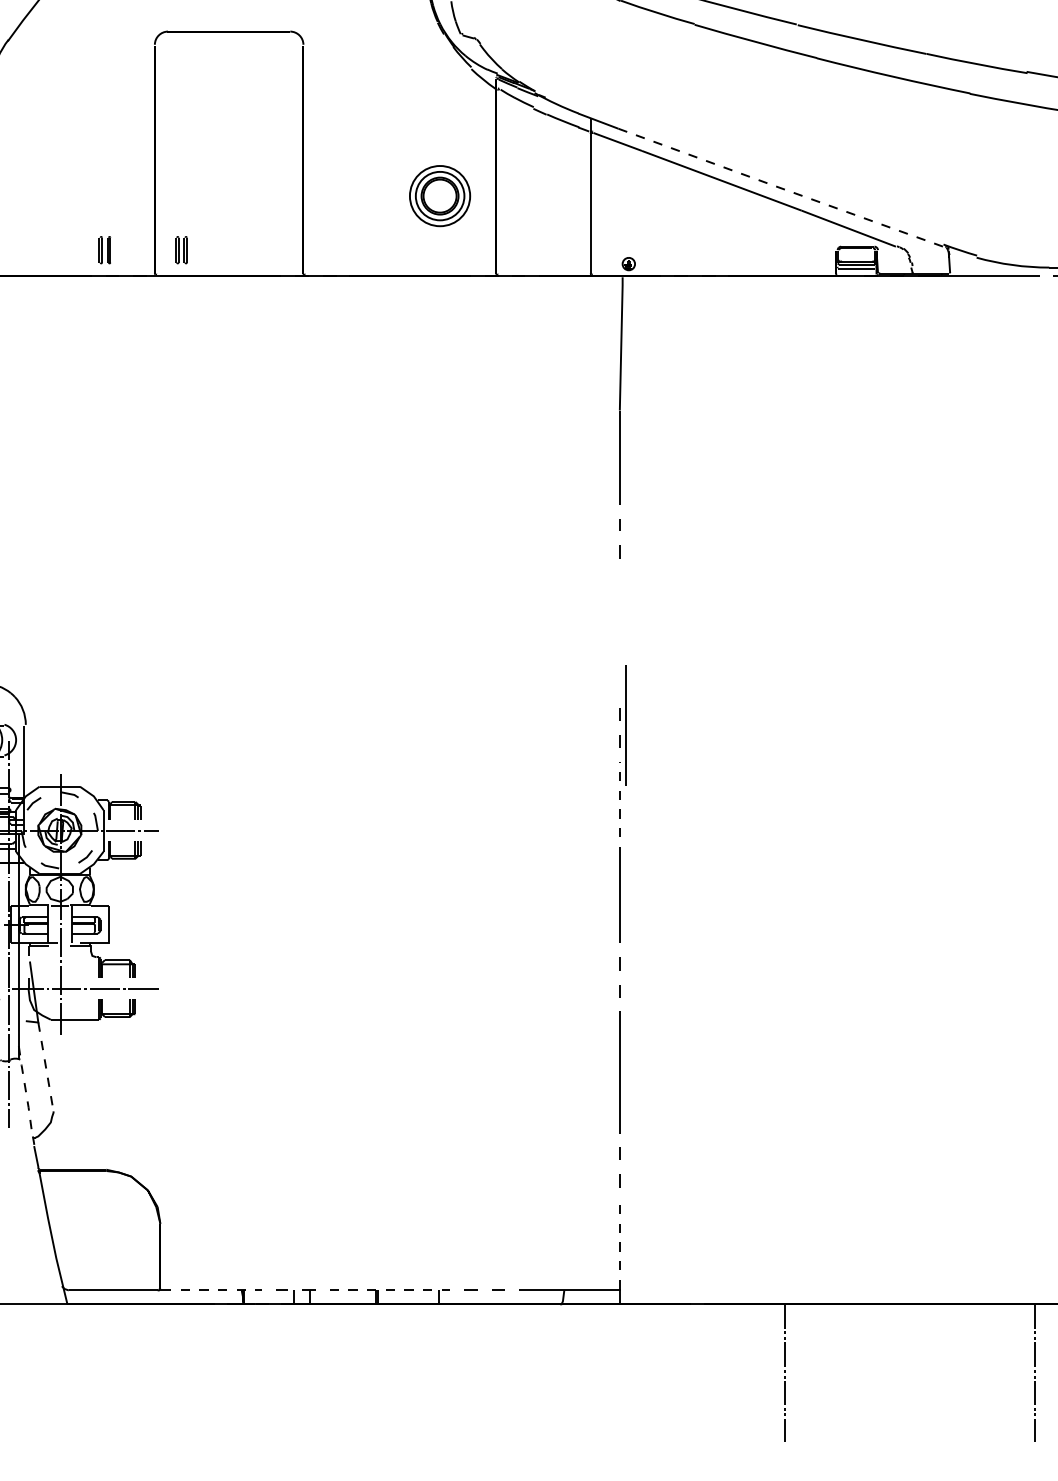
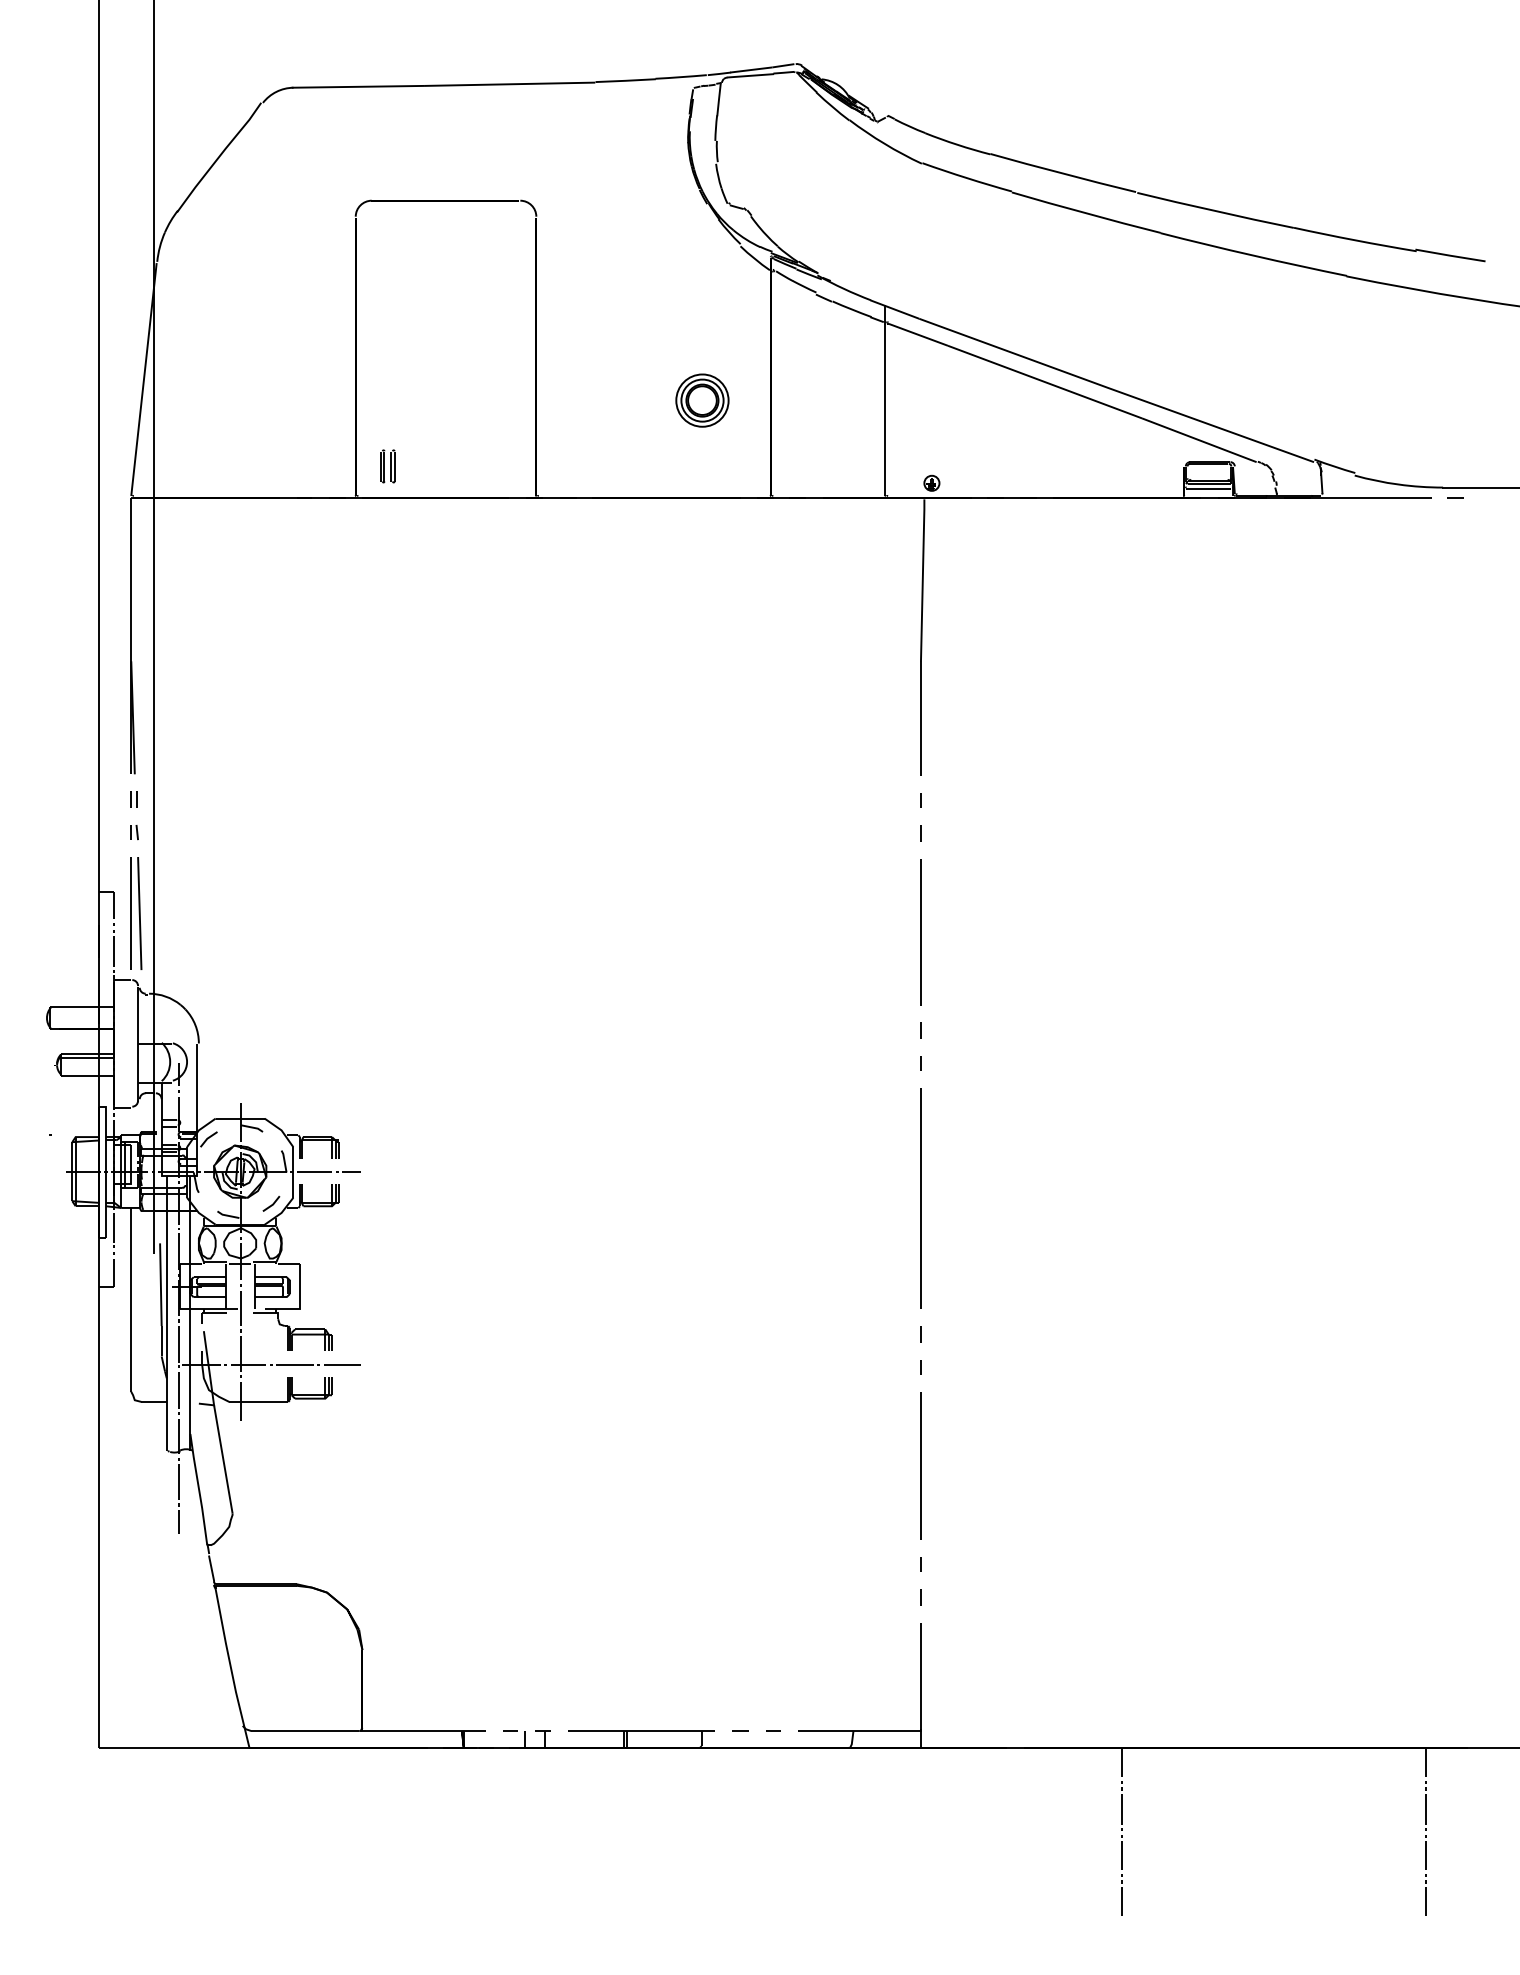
line: (779, 187) -> (1115, 390), dashed -> solid
part: (440, 195) -> (702, 400), size x0.71
part: (104, 250) -> (294, 466), removed
line: (626, 725) -> (920, 932), moved
line: (619, 808) -> (920, 1145), dashed -> solid
line: (46, 1067) -> (223, 1459), dashed -> solid
line: (26, 1091) -> (199, 1489), dashed -> solid
line: (619, 1244) -> (920, 1675), dashed -> solid
line: (211, 1290) -> (424, 1731), dashed -> solid
line: (390, 1290) -> (642, 1731), dashed -> solid

